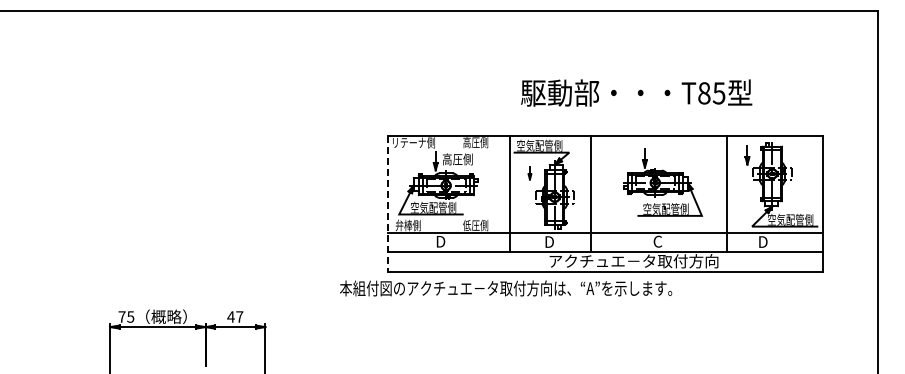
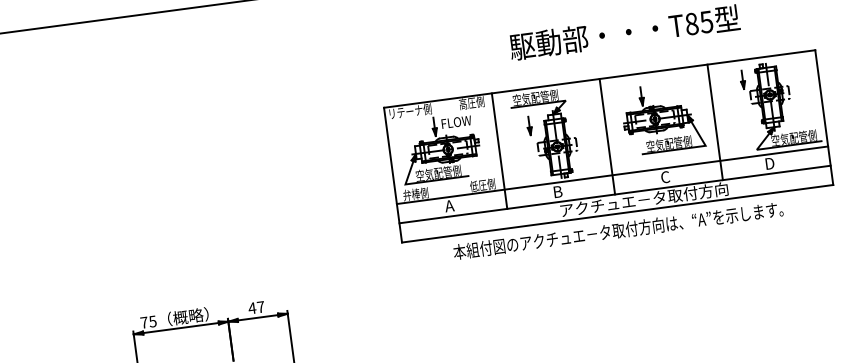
text: (457, 159) -> (455, 122), 高圧側 -> FLOW
part: (529, 173) -> (529, 126), size x1.43
line: (509, 193) -> (499, 150), moved
line: (590, 193) -> (607, 136), moved
line: (727, 193) -> (715, 121), moved
line: (388, 203) -> (393, 175), dashed -> solid
text: (440, 241) -> (449, 205), D -> A
text: (550, 241) -> (558, 191), D -> B
text: (506, 288) -> (618, 230), moved

